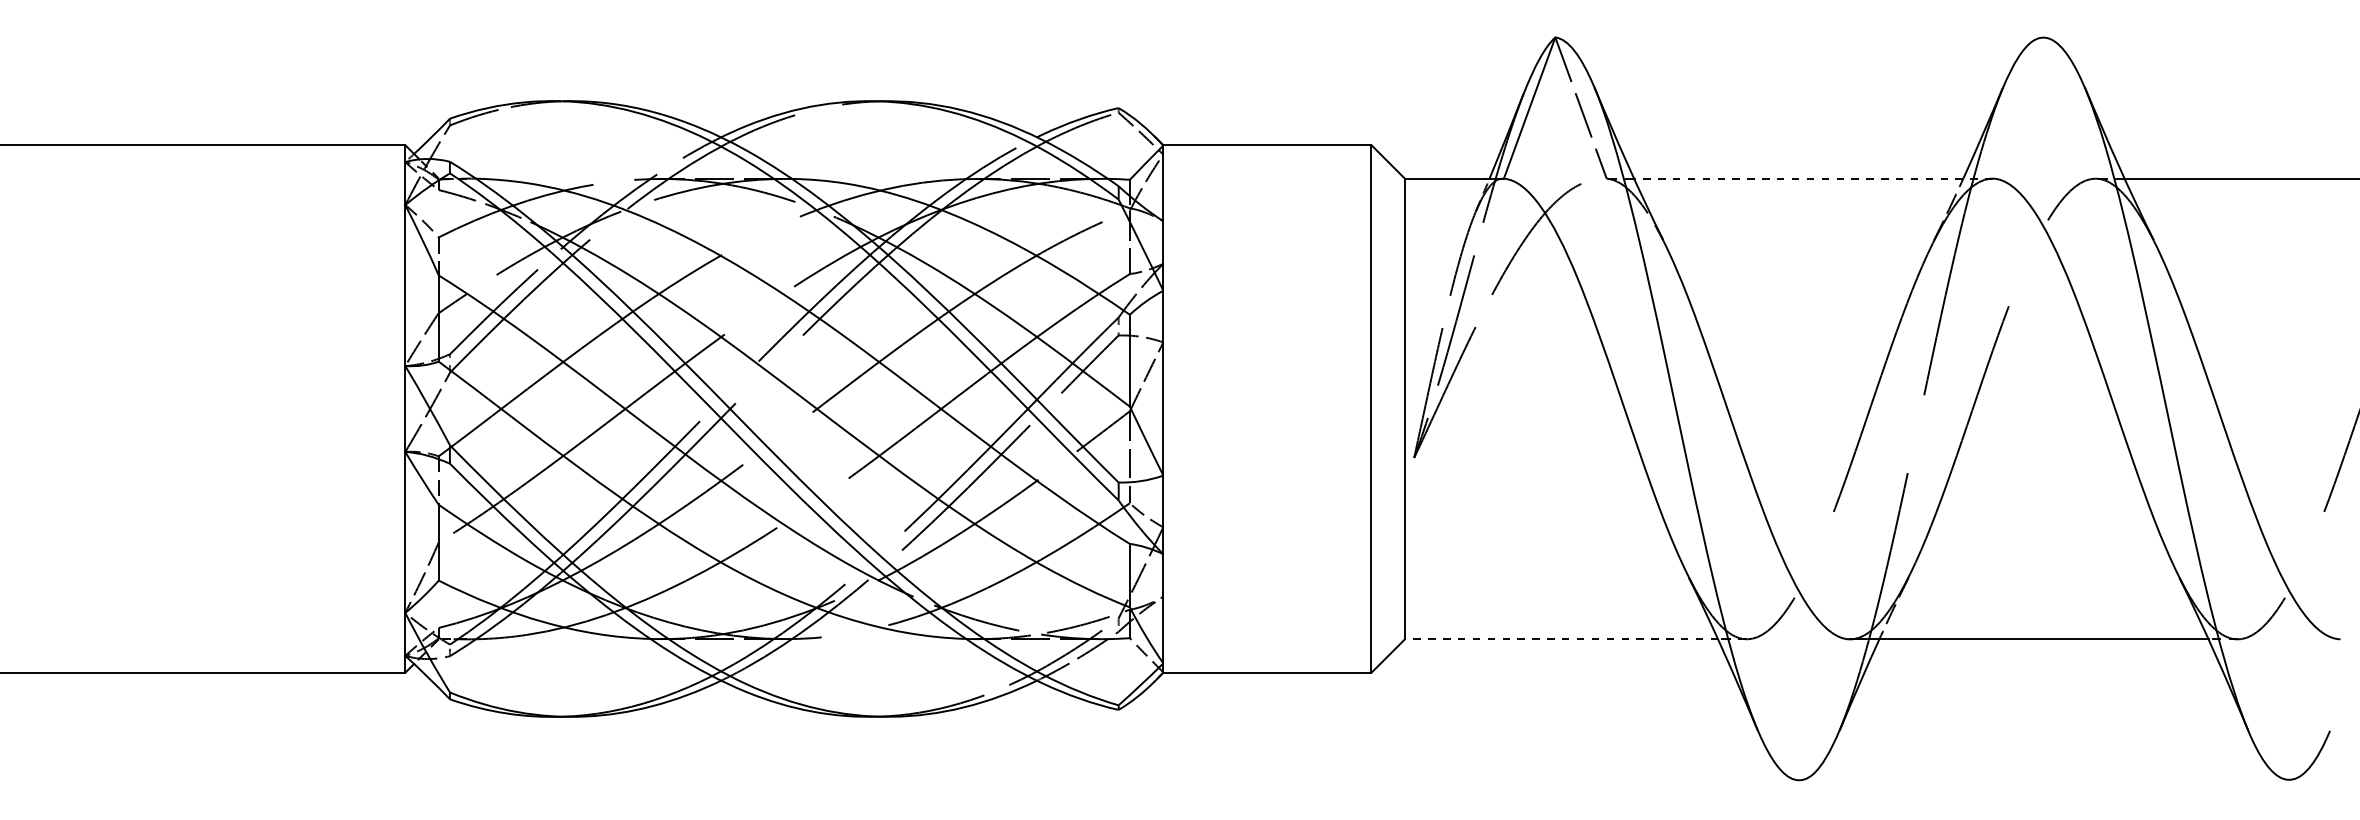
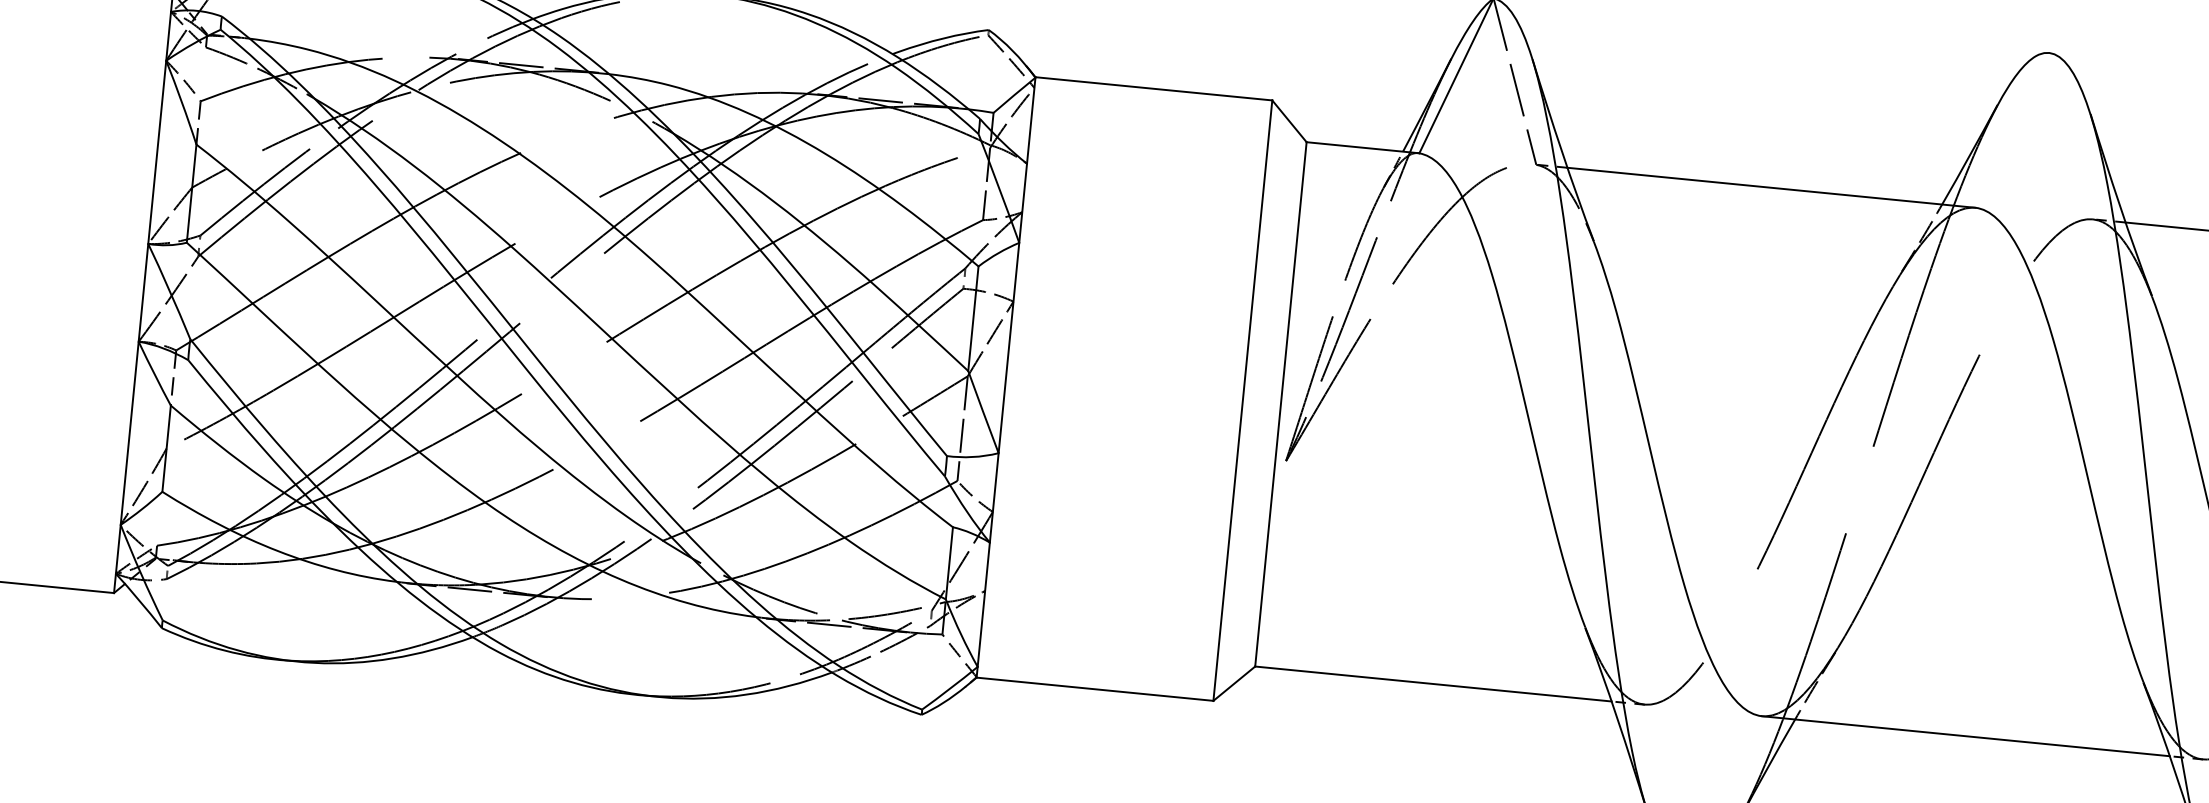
line: (1812, 178) -> (1770, 187), dashed -> solid
line: (1561, 639) -> (1433, 684), dashed -> solid

